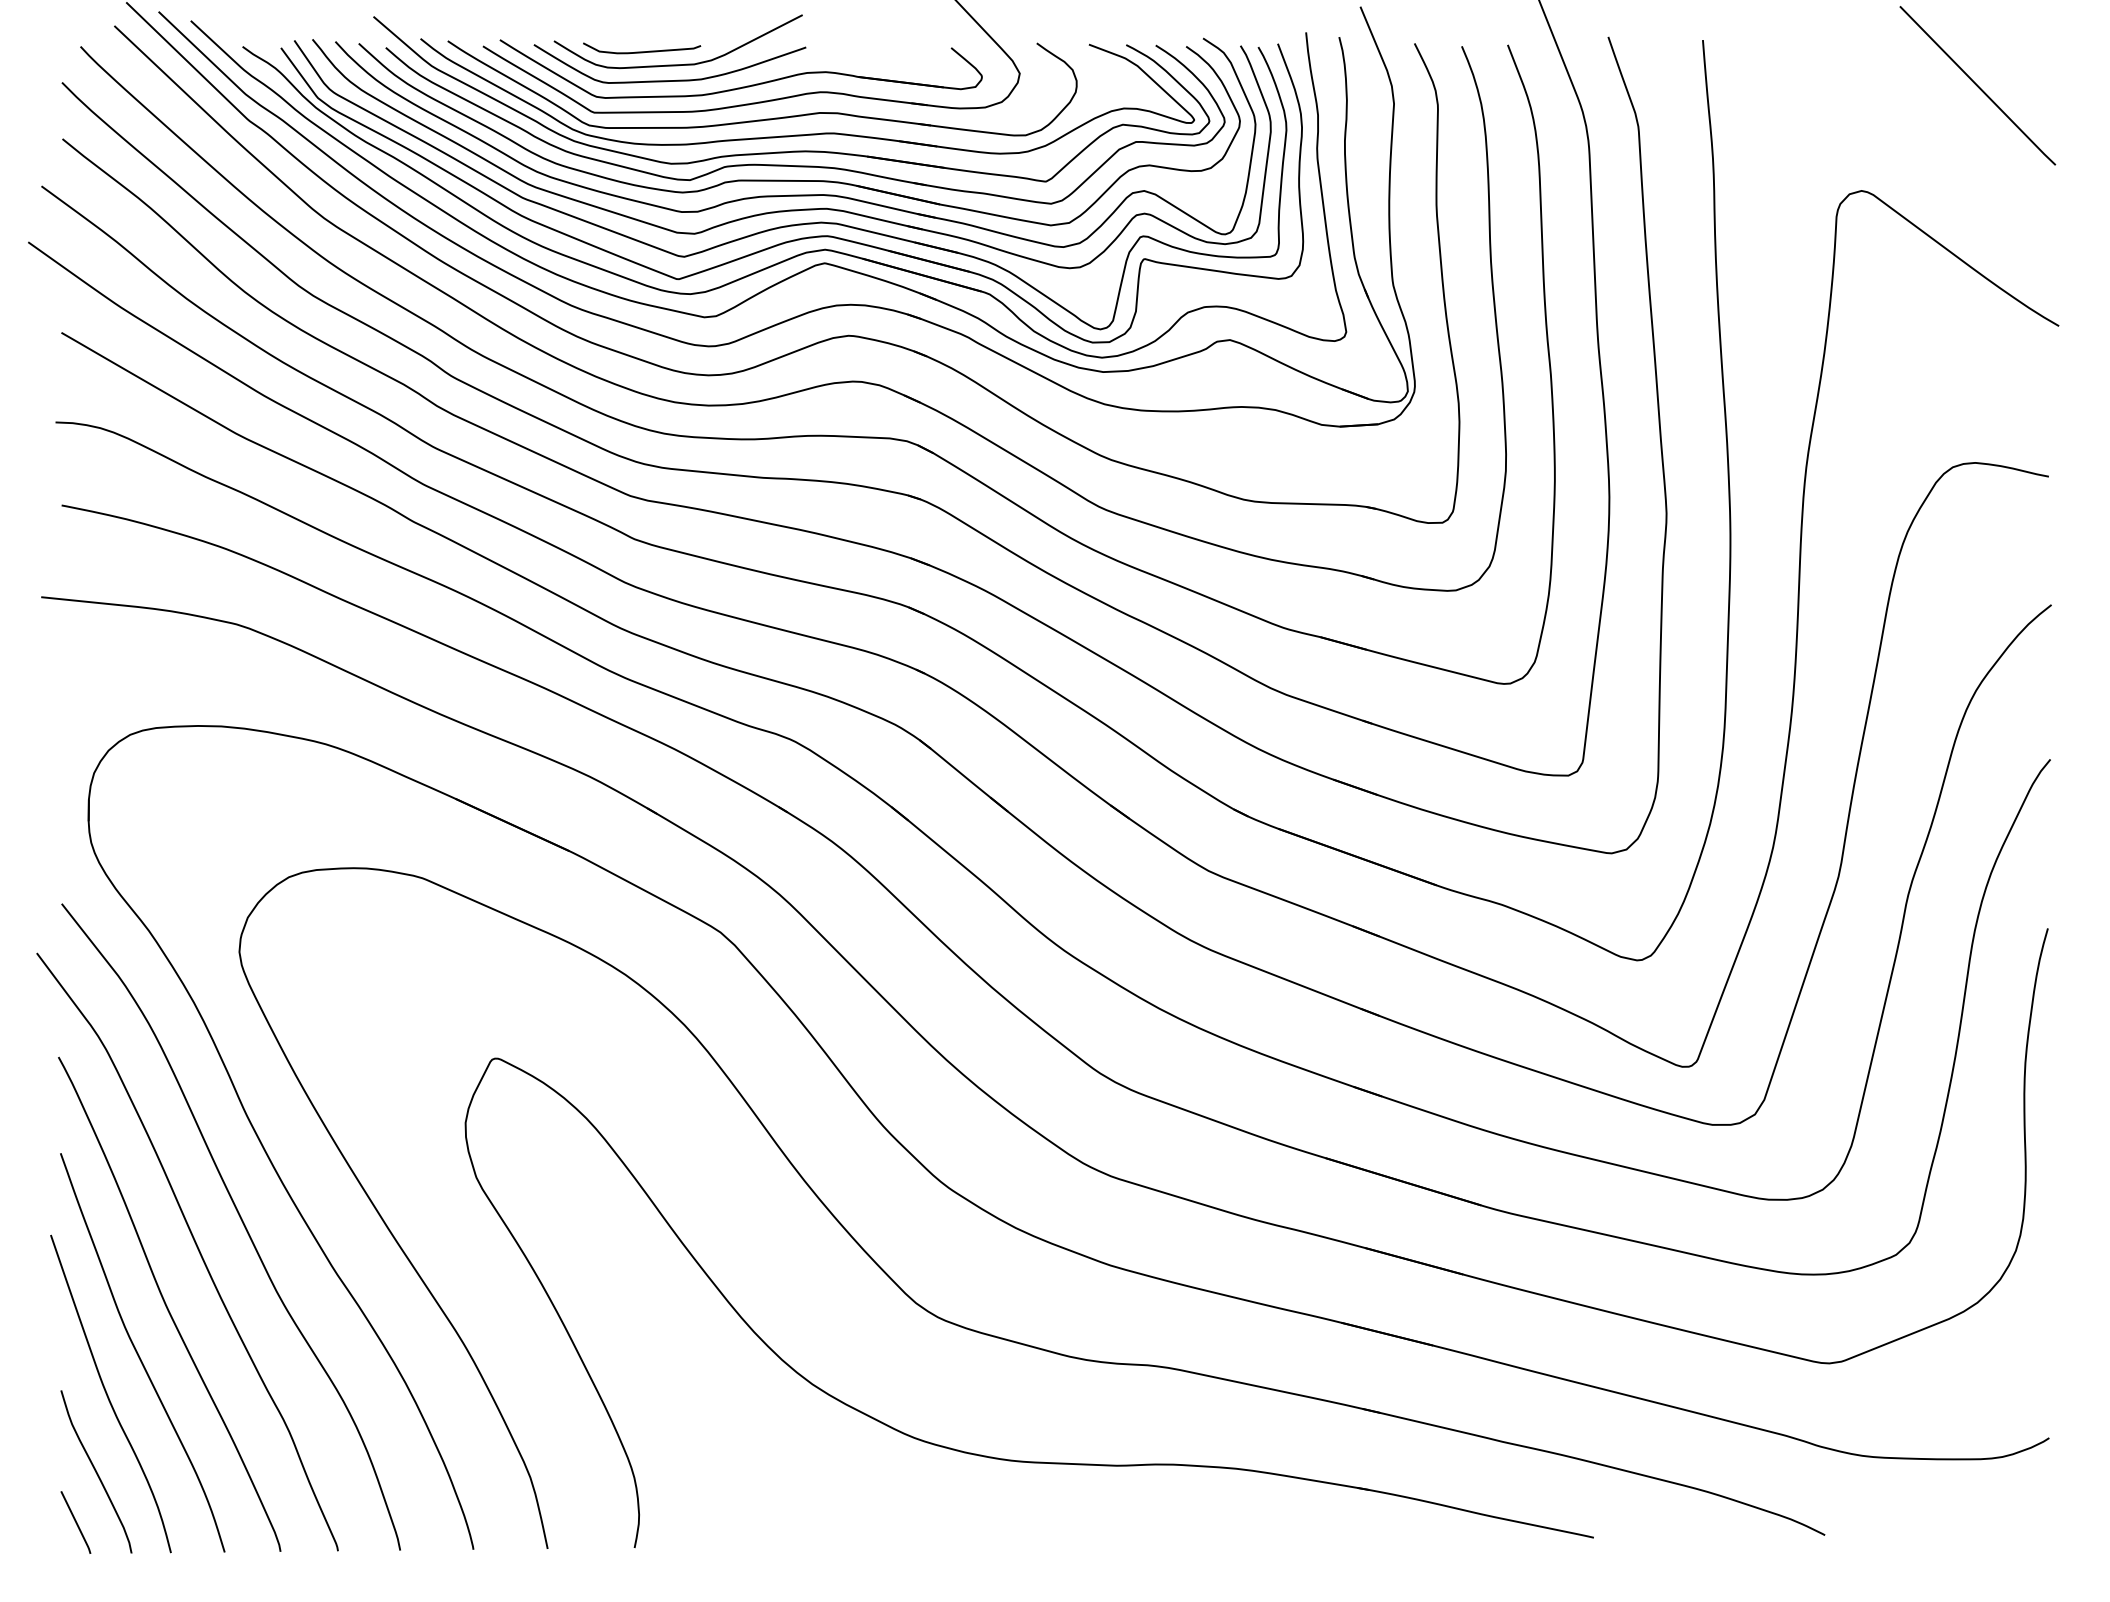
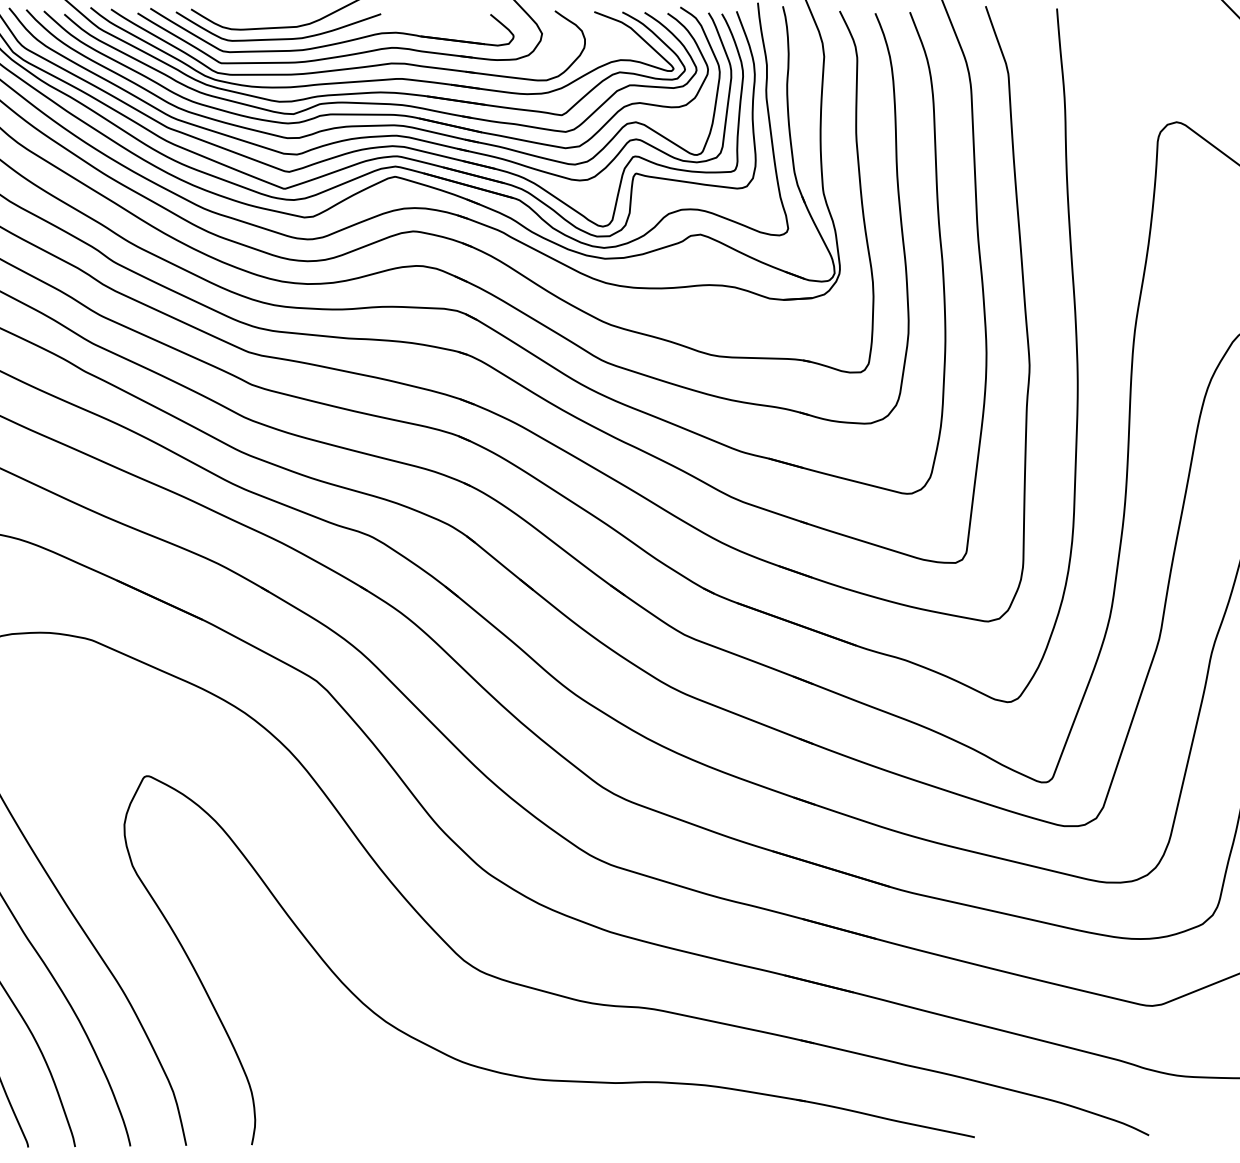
curve: (642, 51) -> (257, 17), removed

